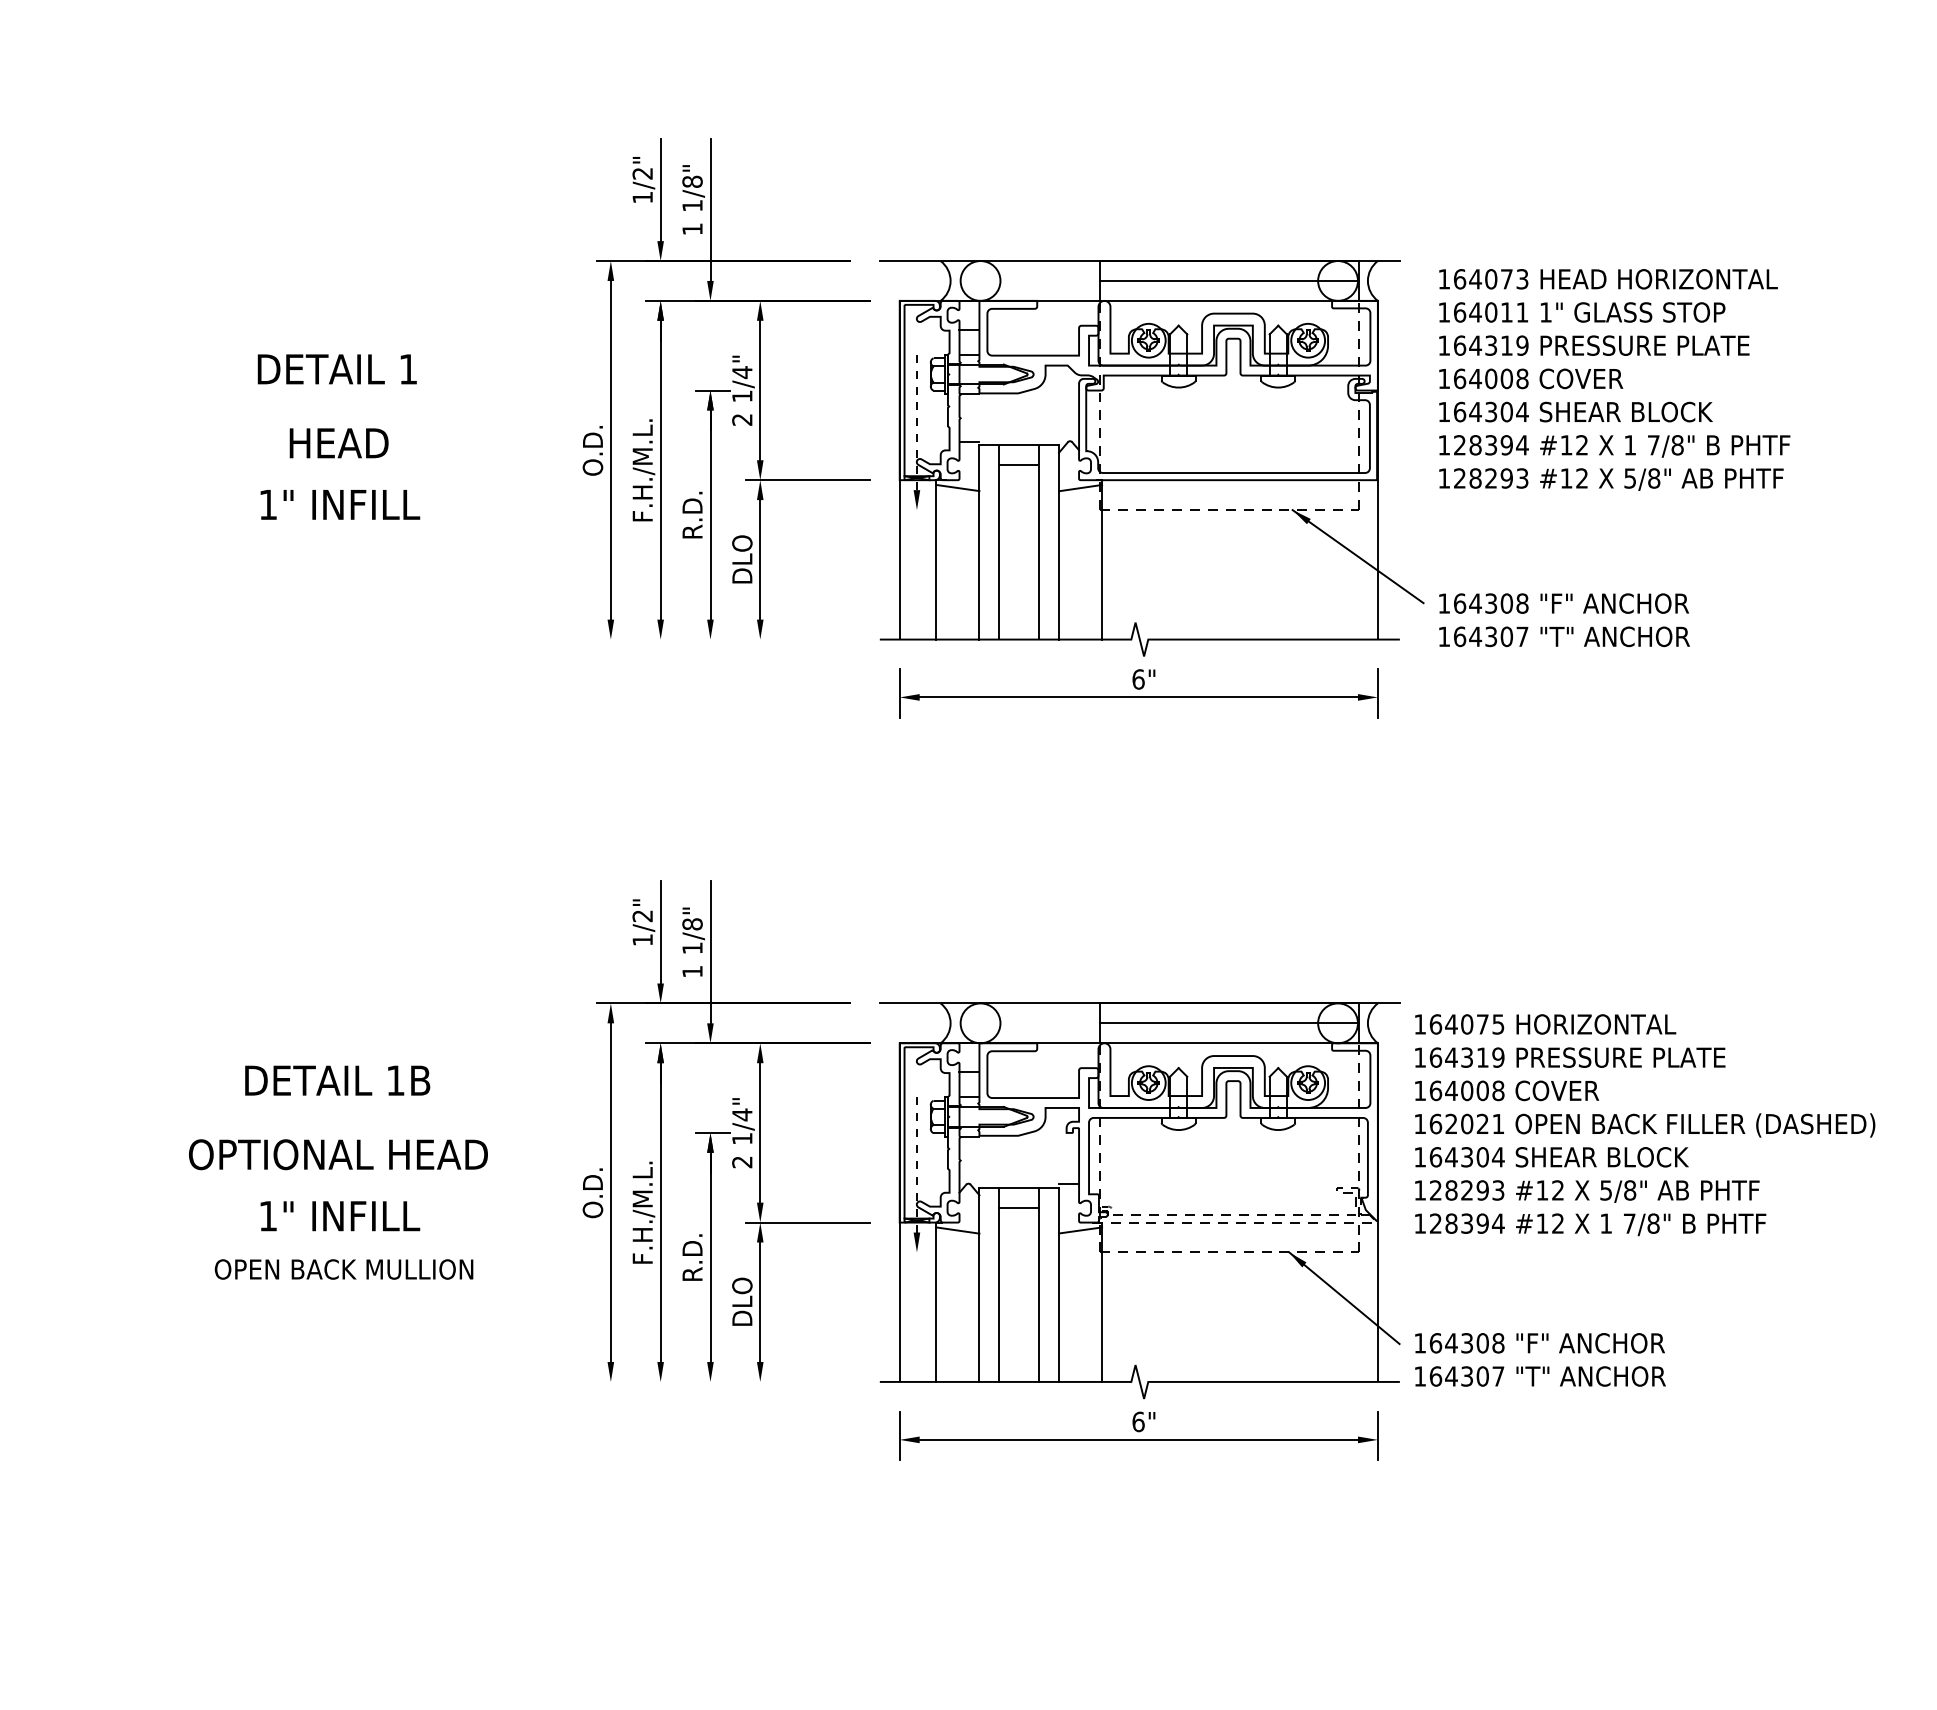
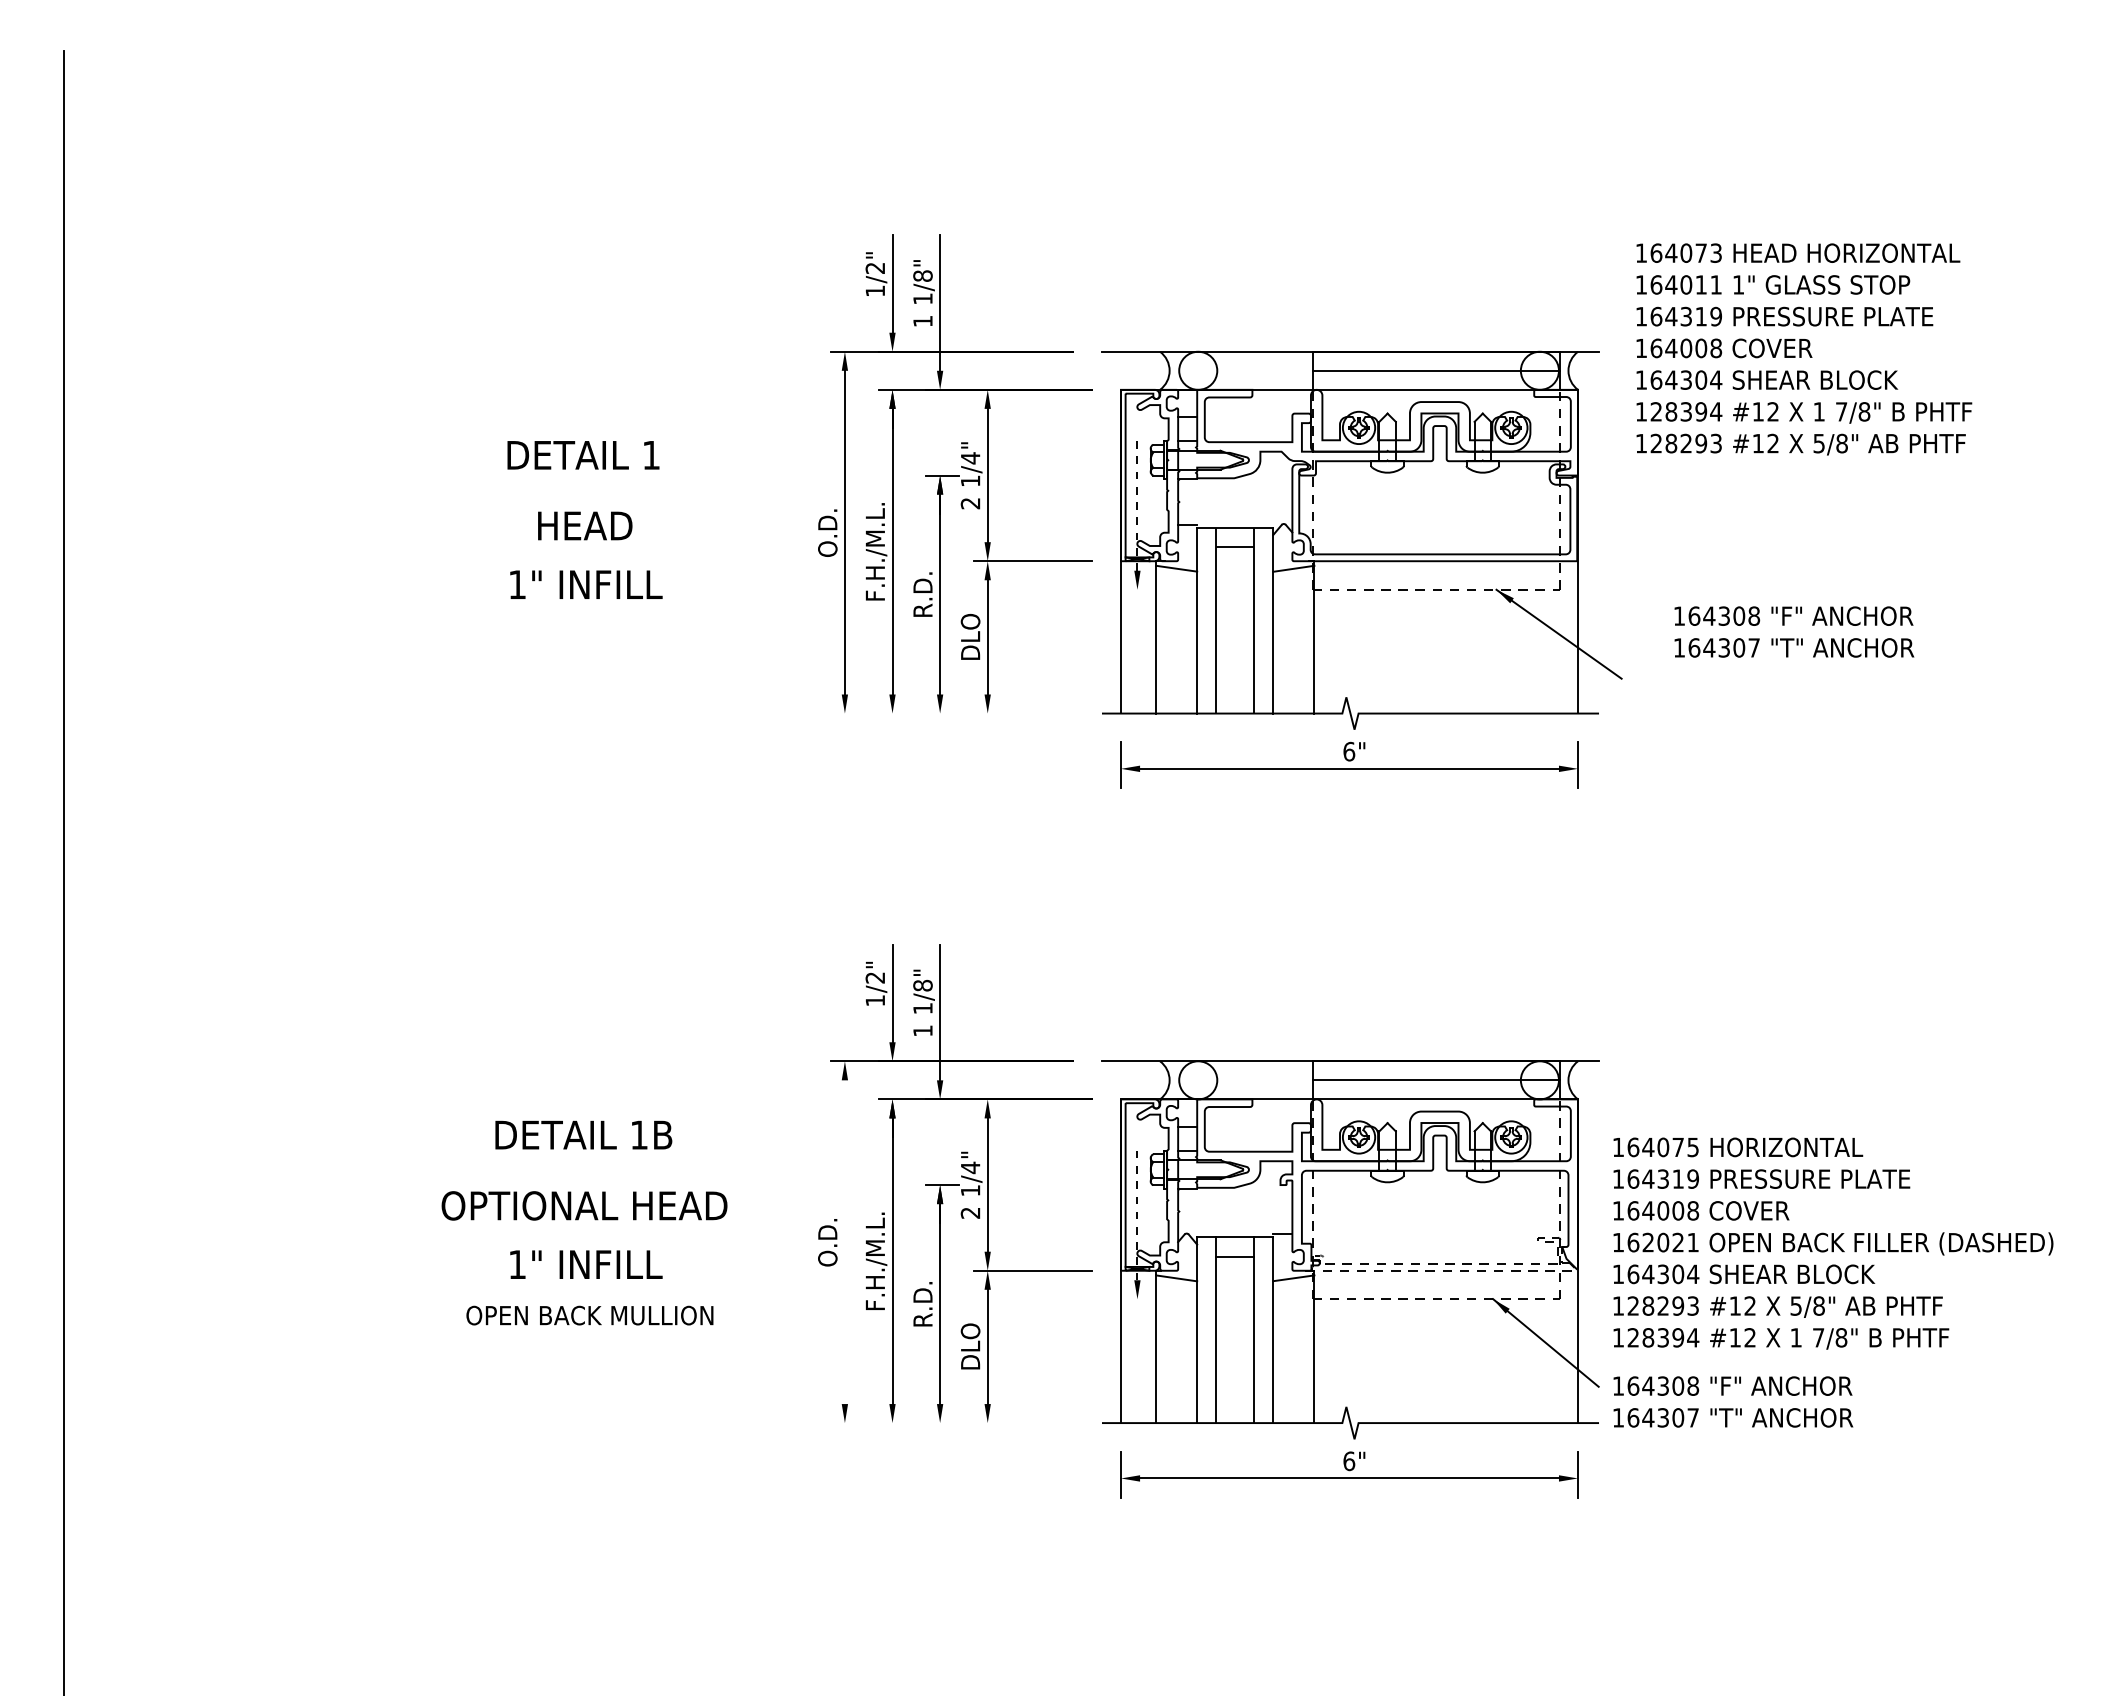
text: (1614, 380) -> (1804, 349), moved
text: (1564, 619) -> (1794, 631), moved
text: (1645, 1124) -> (1833, 1243), moved
line: (610, 1193) -> (844, 1242), removed

